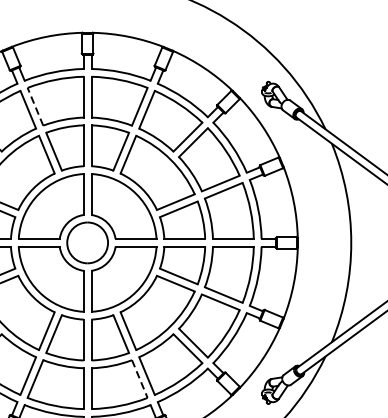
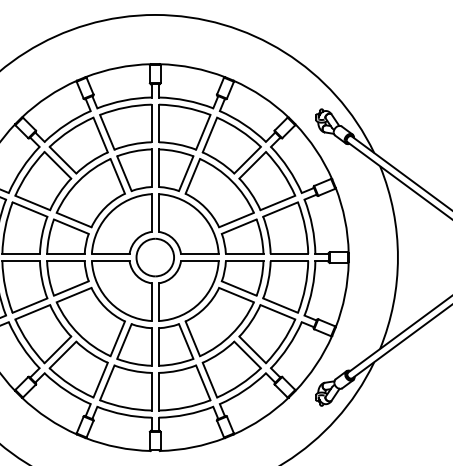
line: (35, 106) -> (107, 132), dashed -> solid
line: (140, 378) -> (203, 382), dashed -> solid

